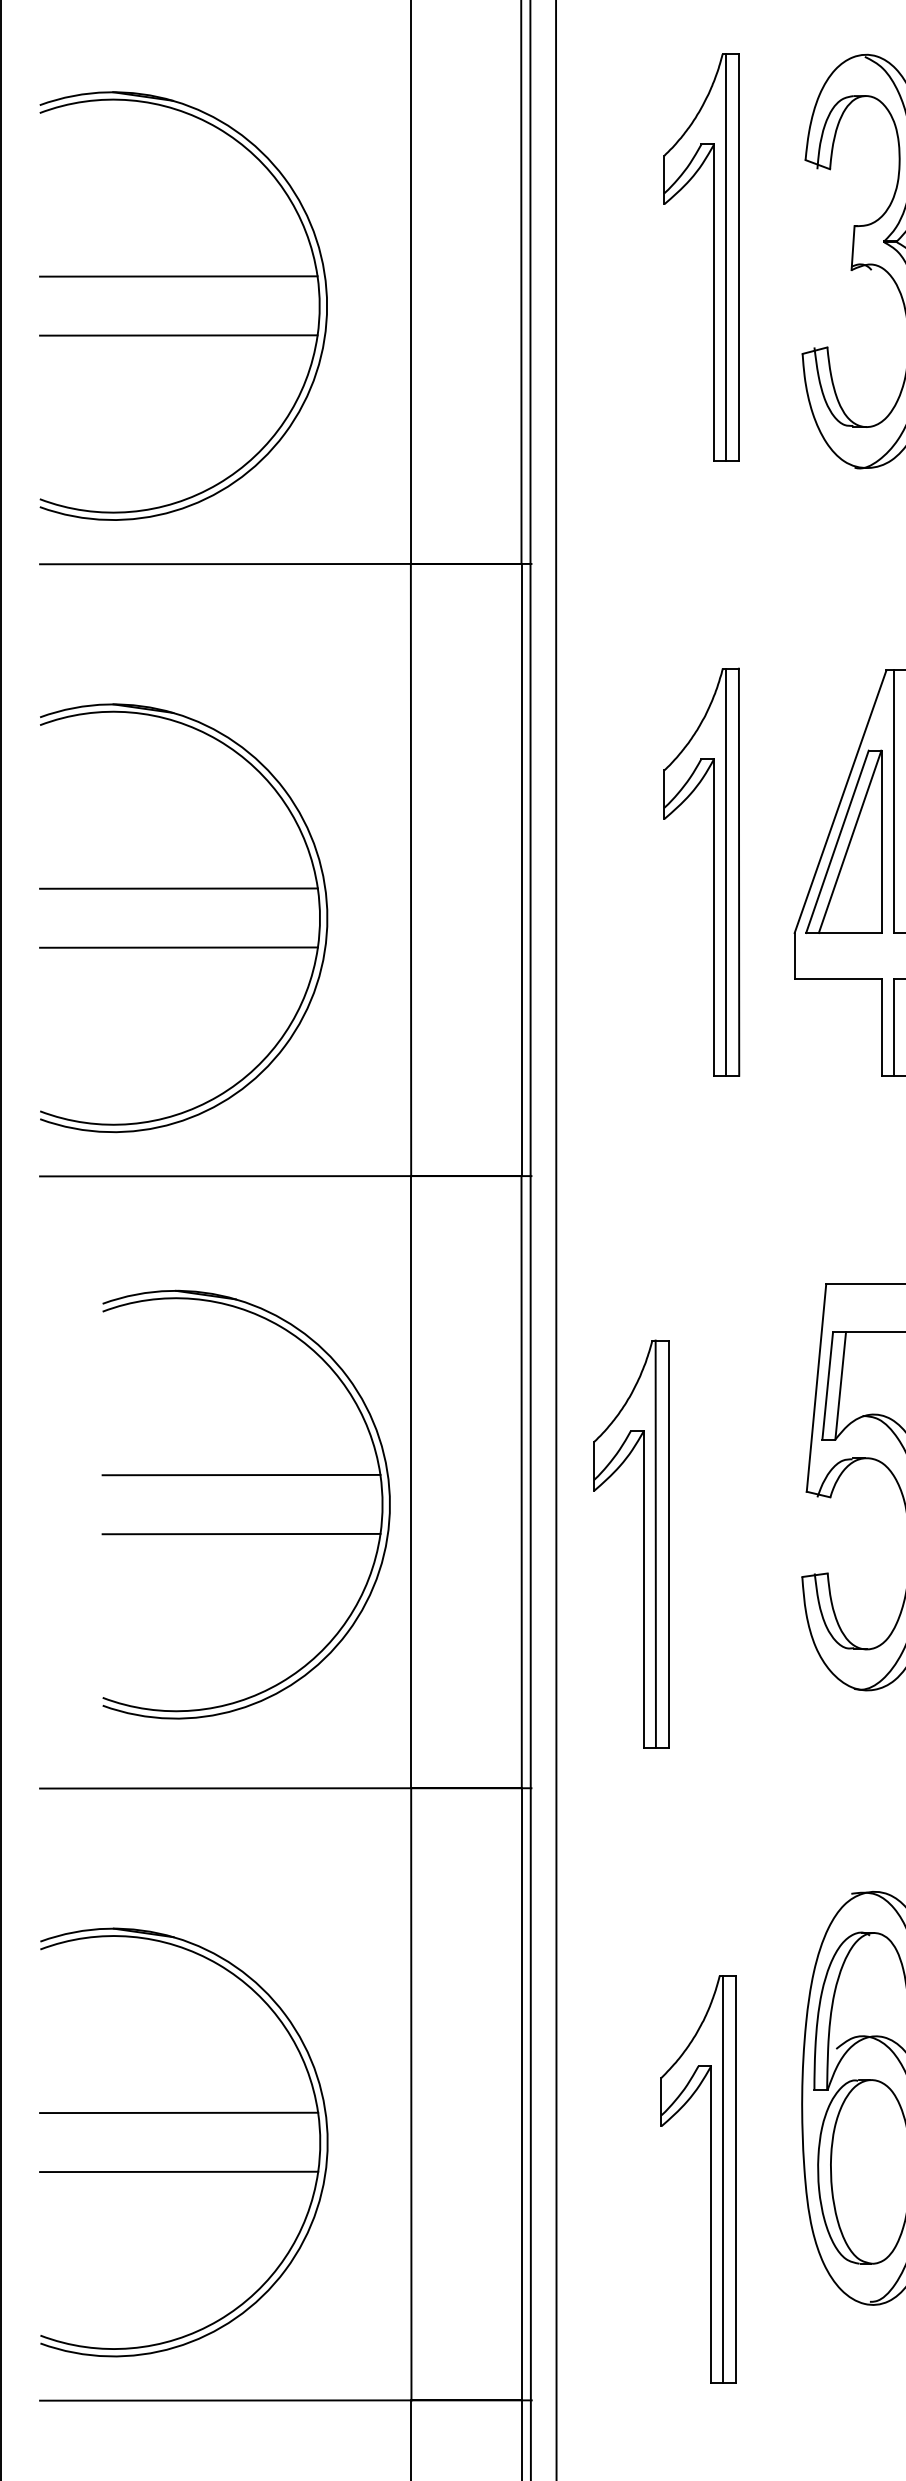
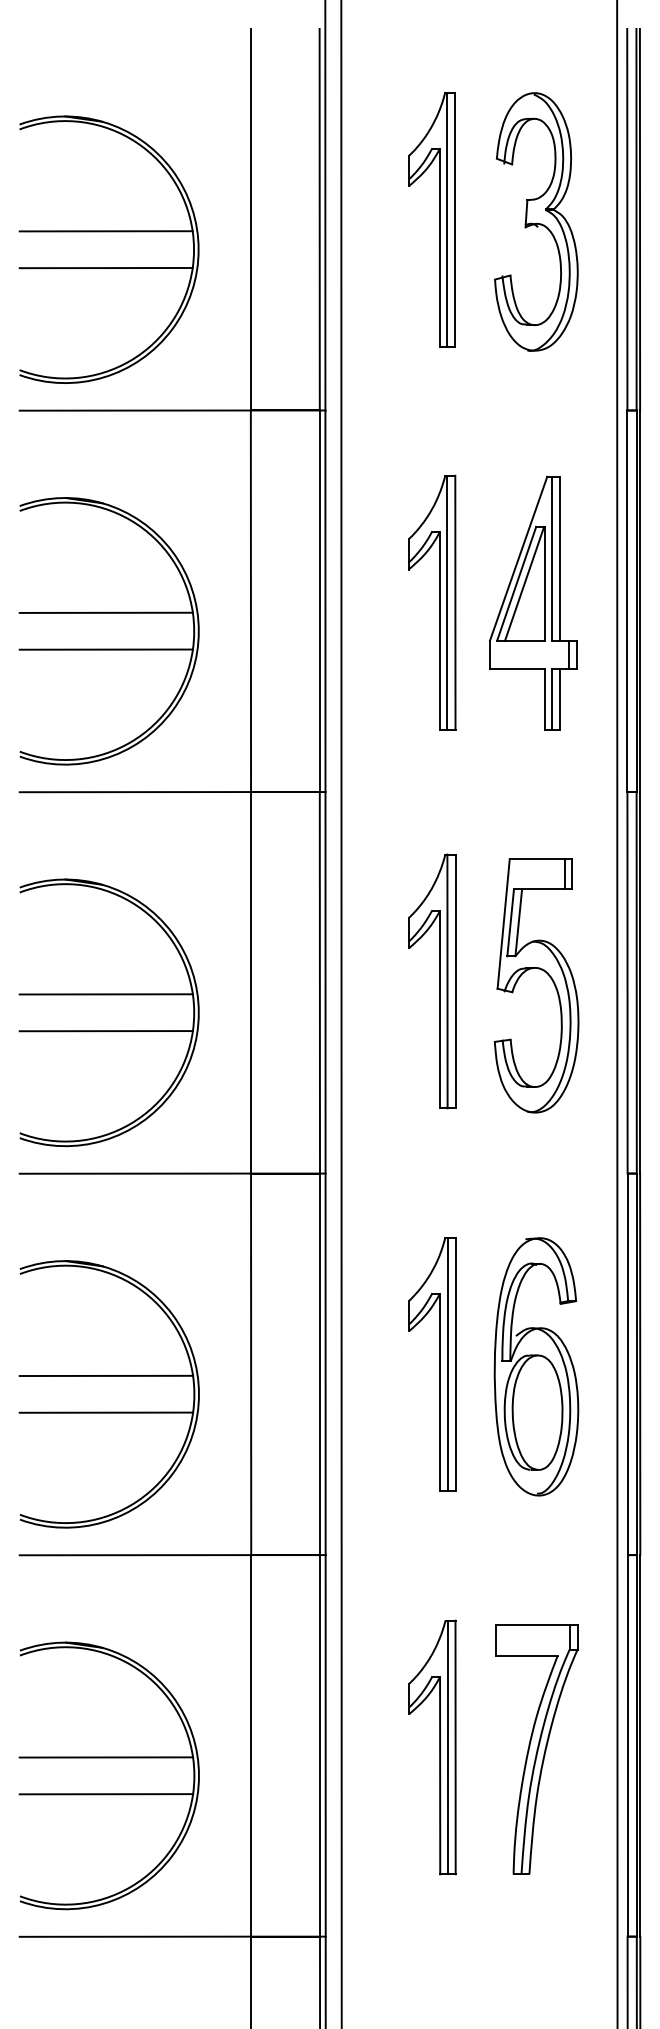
part: (245, 1476) -> (108, 995), moved
part: (642, 1544) -> (439, 981), moved
part: (710, 2179) -> (439, 1364), moved

